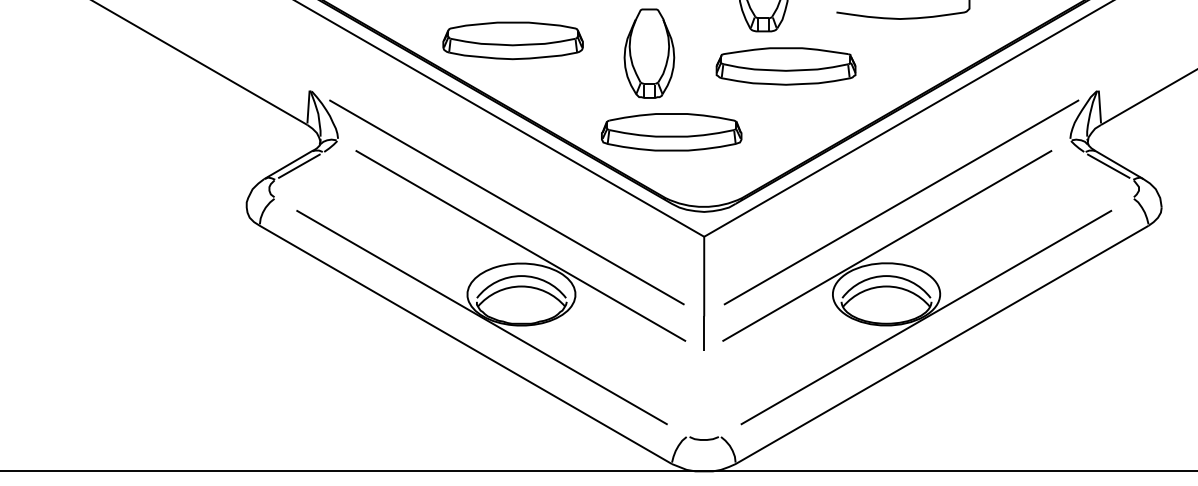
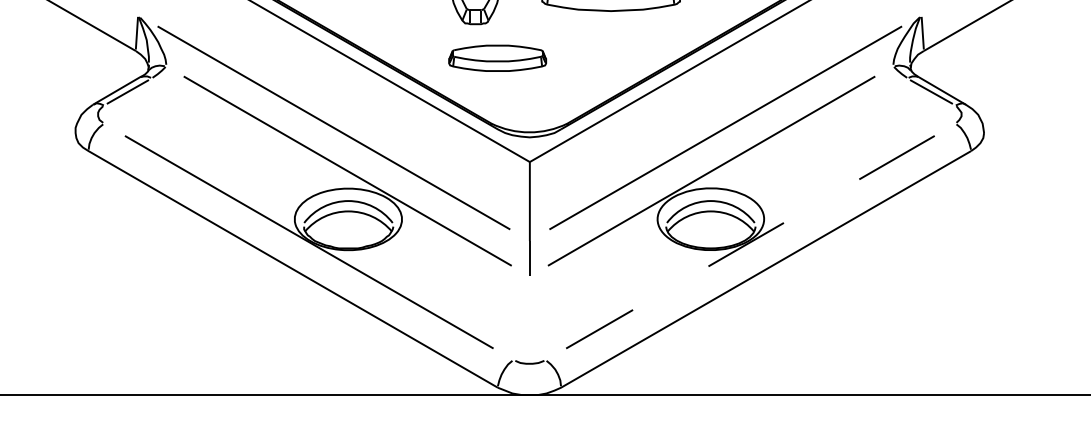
part: (671, 132) -> (497, 58), size x0.7
line: (925, 317) -> (749, 242), solid -> dashed

